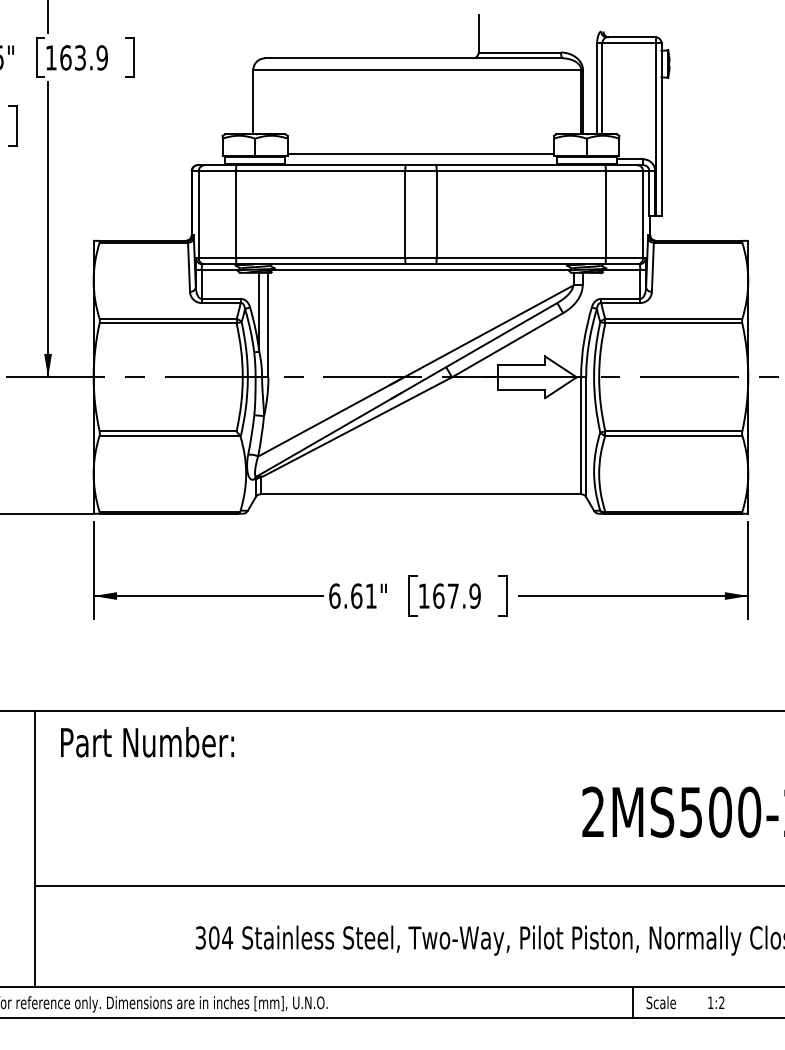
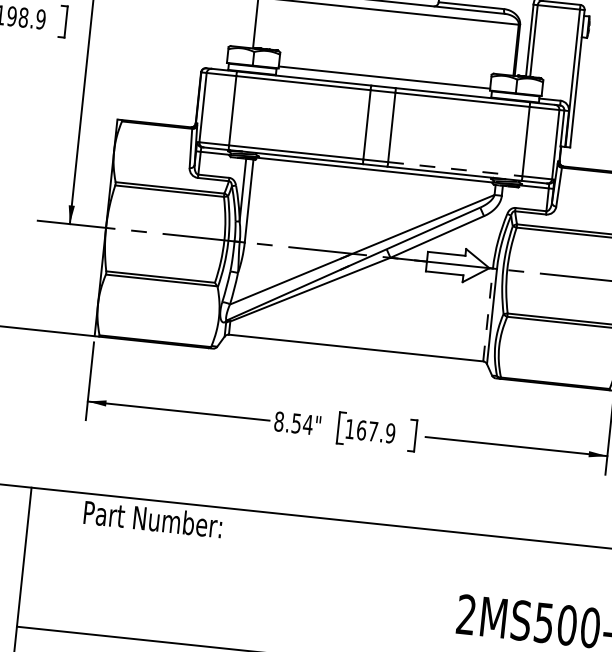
line: (521, 258) -> (455, 169), solid -> dashed
line: (581, 435) -> (488, 314), solid -> dashed
text: (353, 595) -> (294, 422), 6.61" -> 8.54"
text: (147, 742) -> (153, 519), moved

